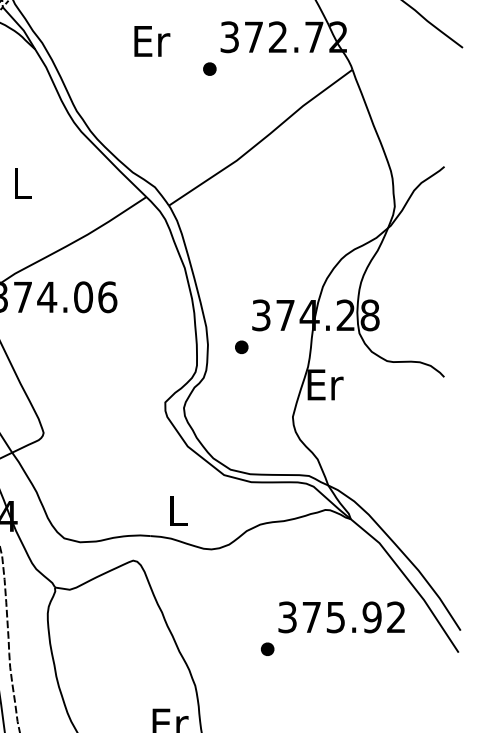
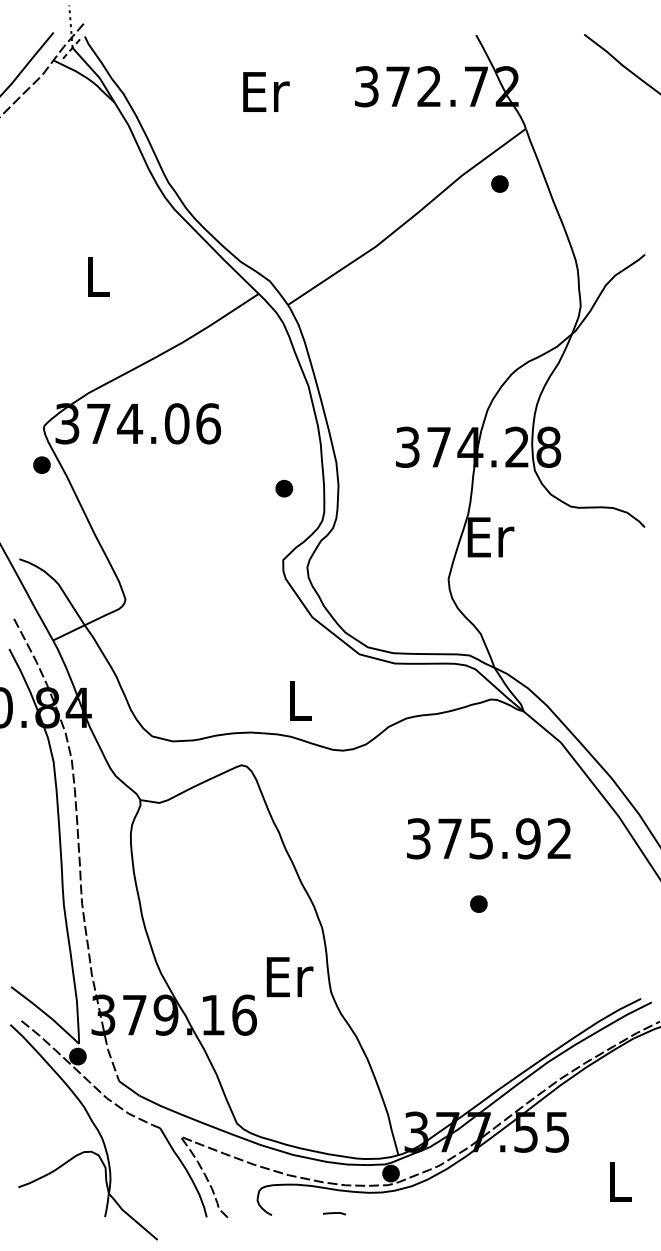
part: (209, 68) -> (499, 183), moved
part: (241, 347) -> (283, 488), moved
text: (341, 617) -> (488, 838), moved
part: (267, 648) -> (478, 903), moved

